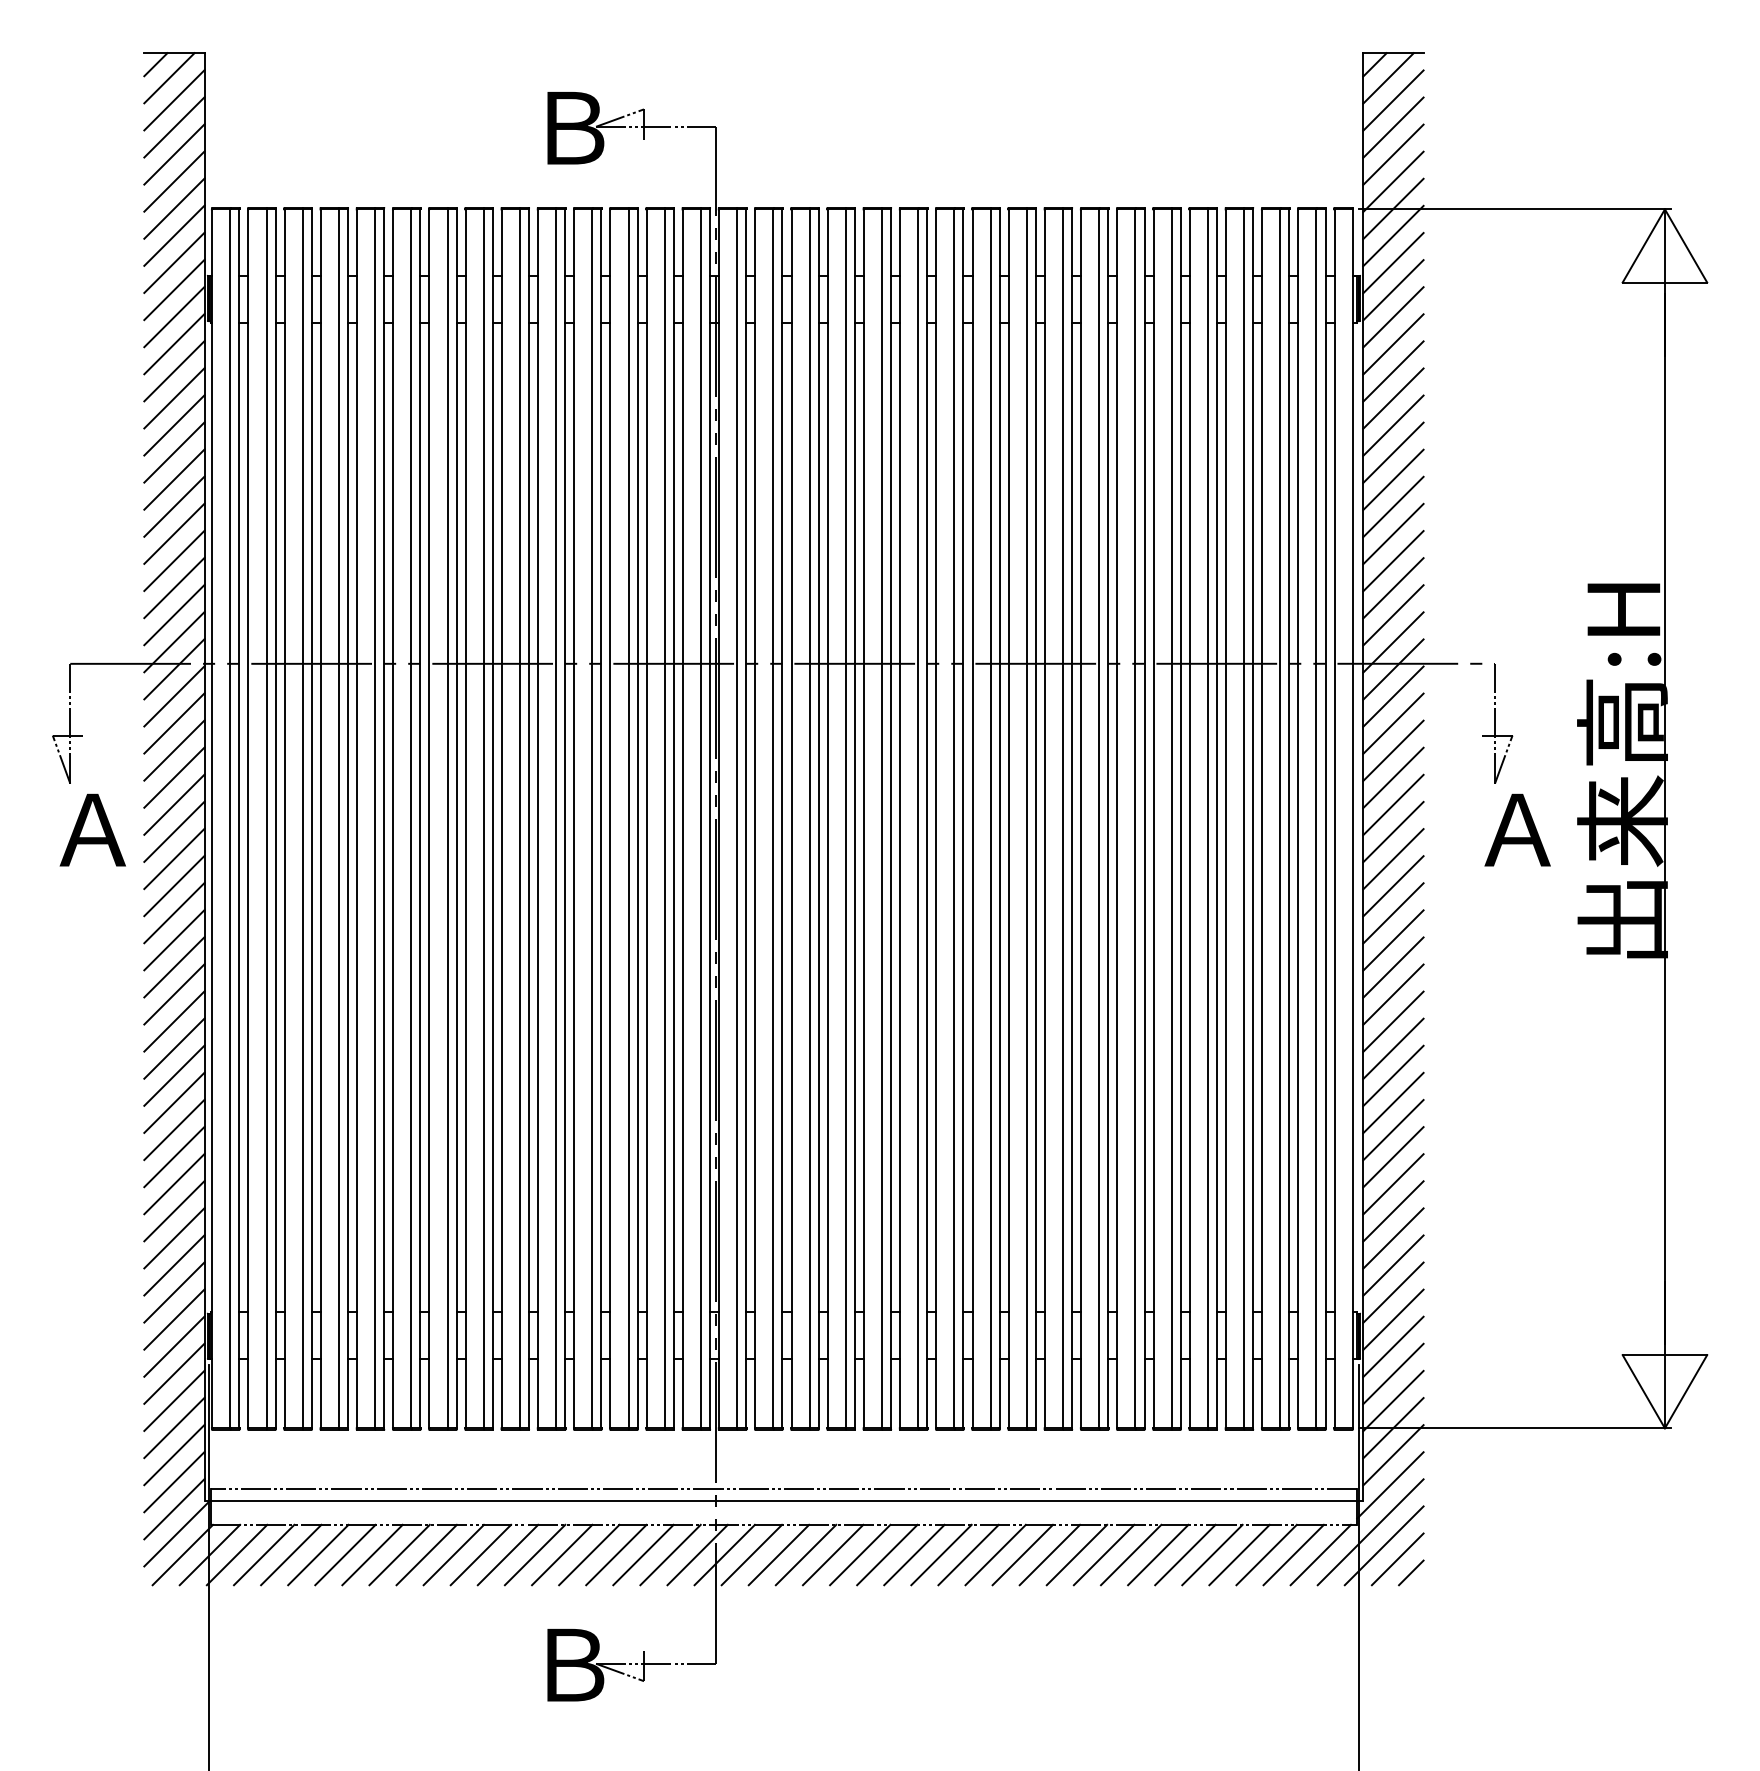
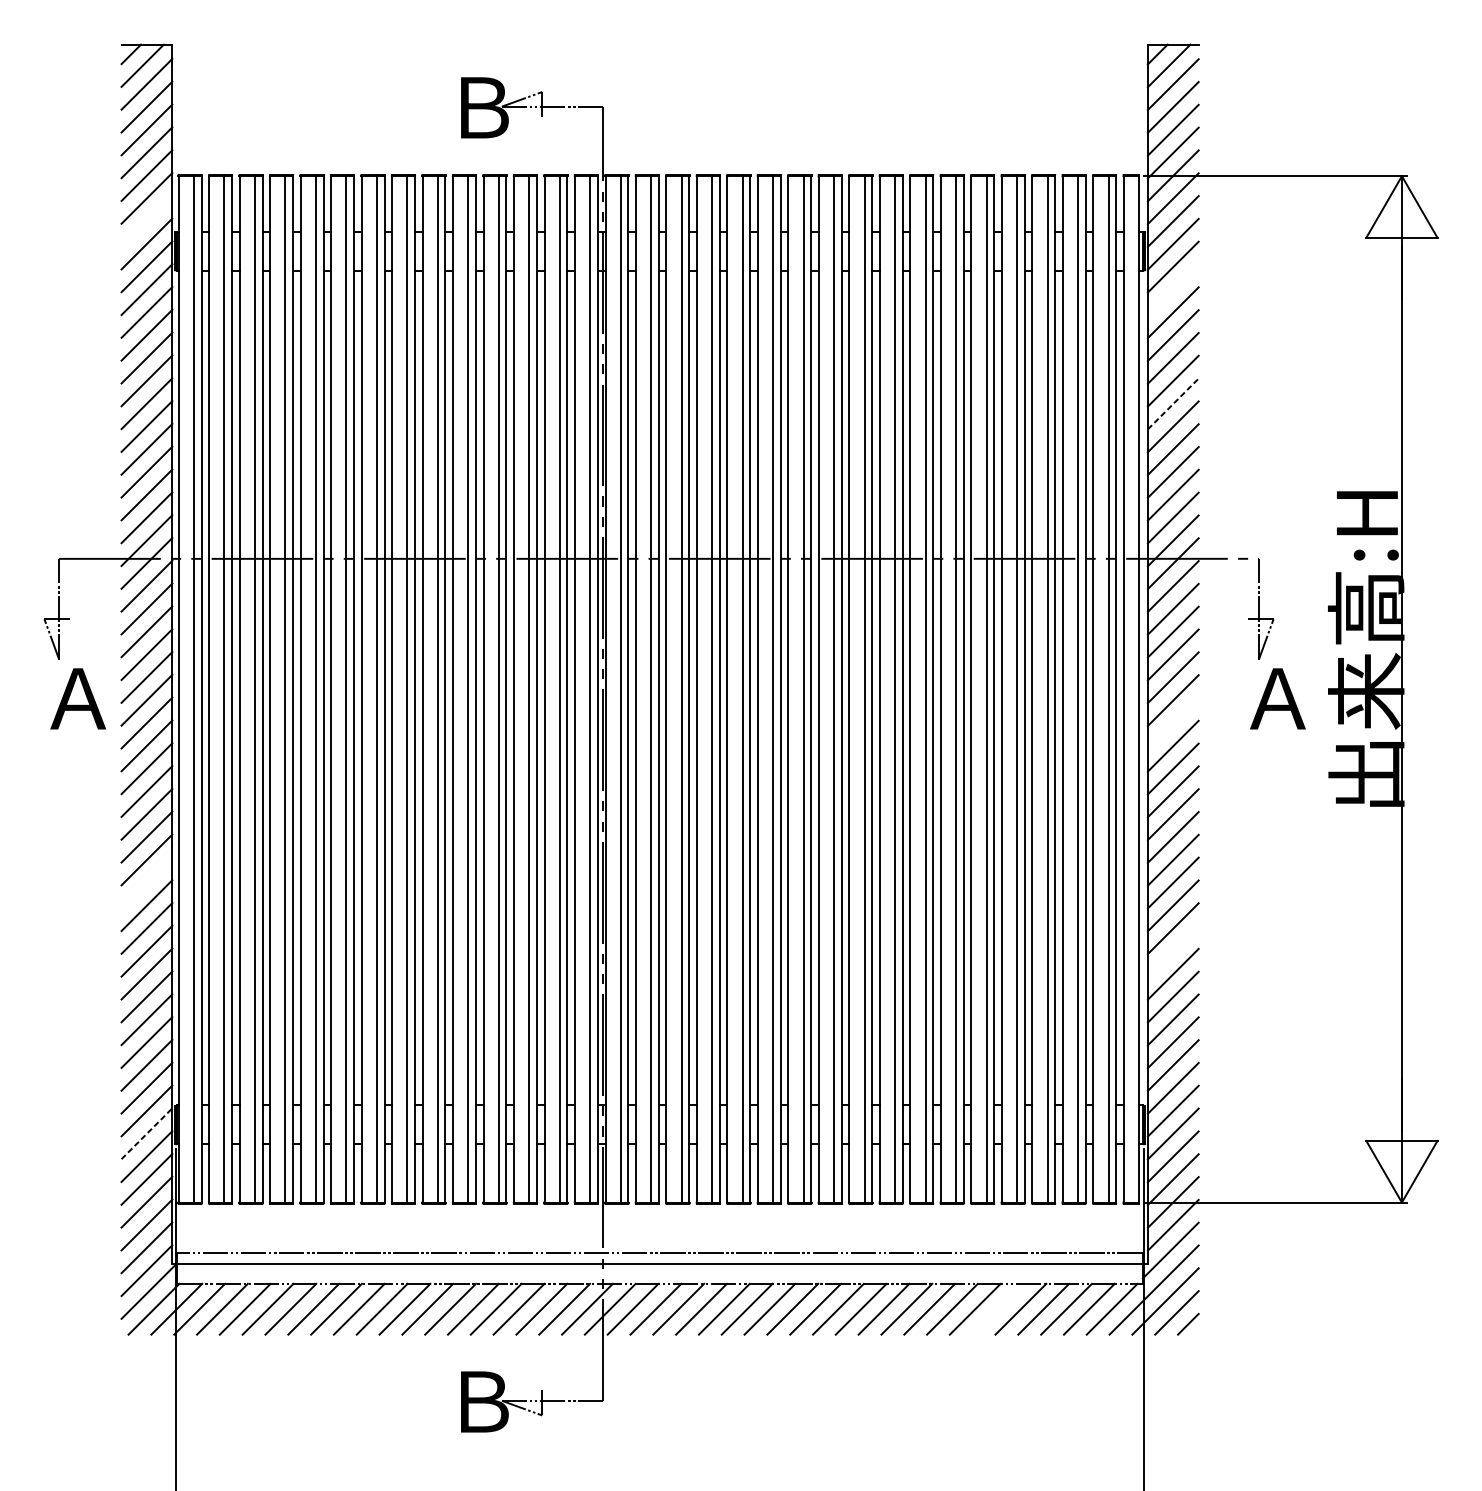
line: (174, 262) -> (146, 220), removed
line: (1393, 344) -> (1173, 289), removed
line: (1393, 479) -> (1173, 403), solid -> dashed
line: (1393, 859) -> (1173, 723), removed
line: (174, 1048) -> (146, 882), removed
line: (1393, 1130) -> (1173, 951), removed
line: (174, 1346) -> (146, 1133), solid -> dashed
line: (1185, 1554) -> (998, 1308), removed

